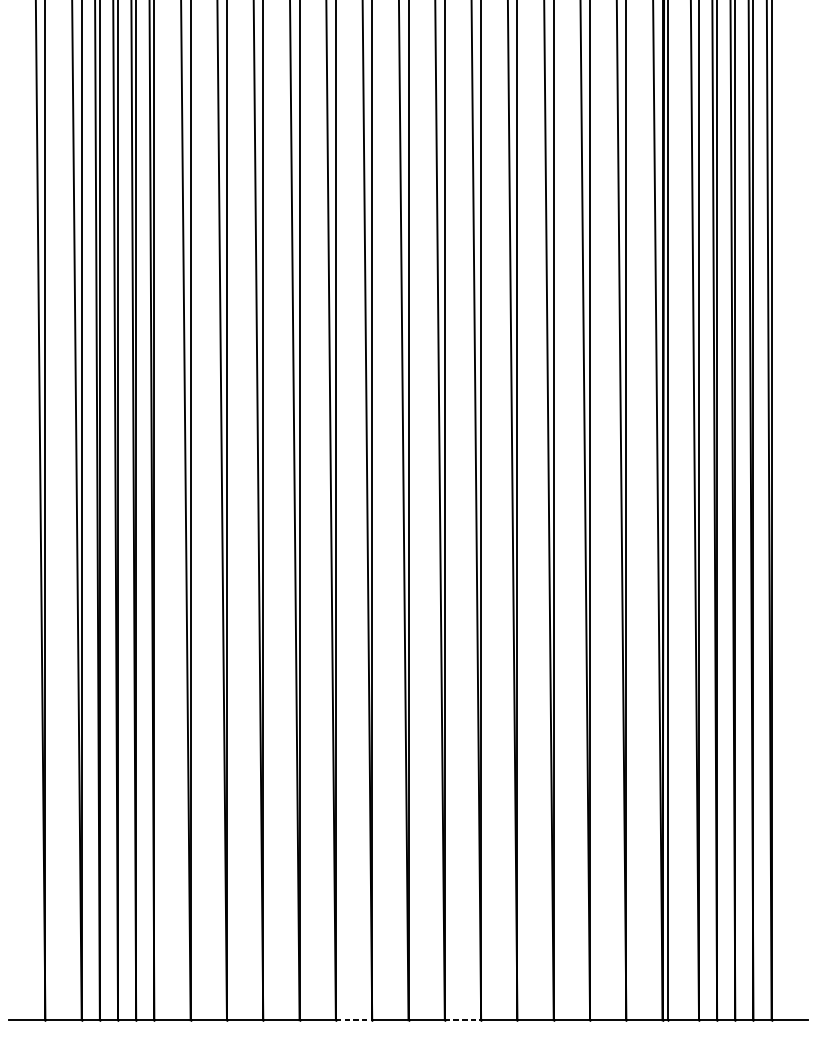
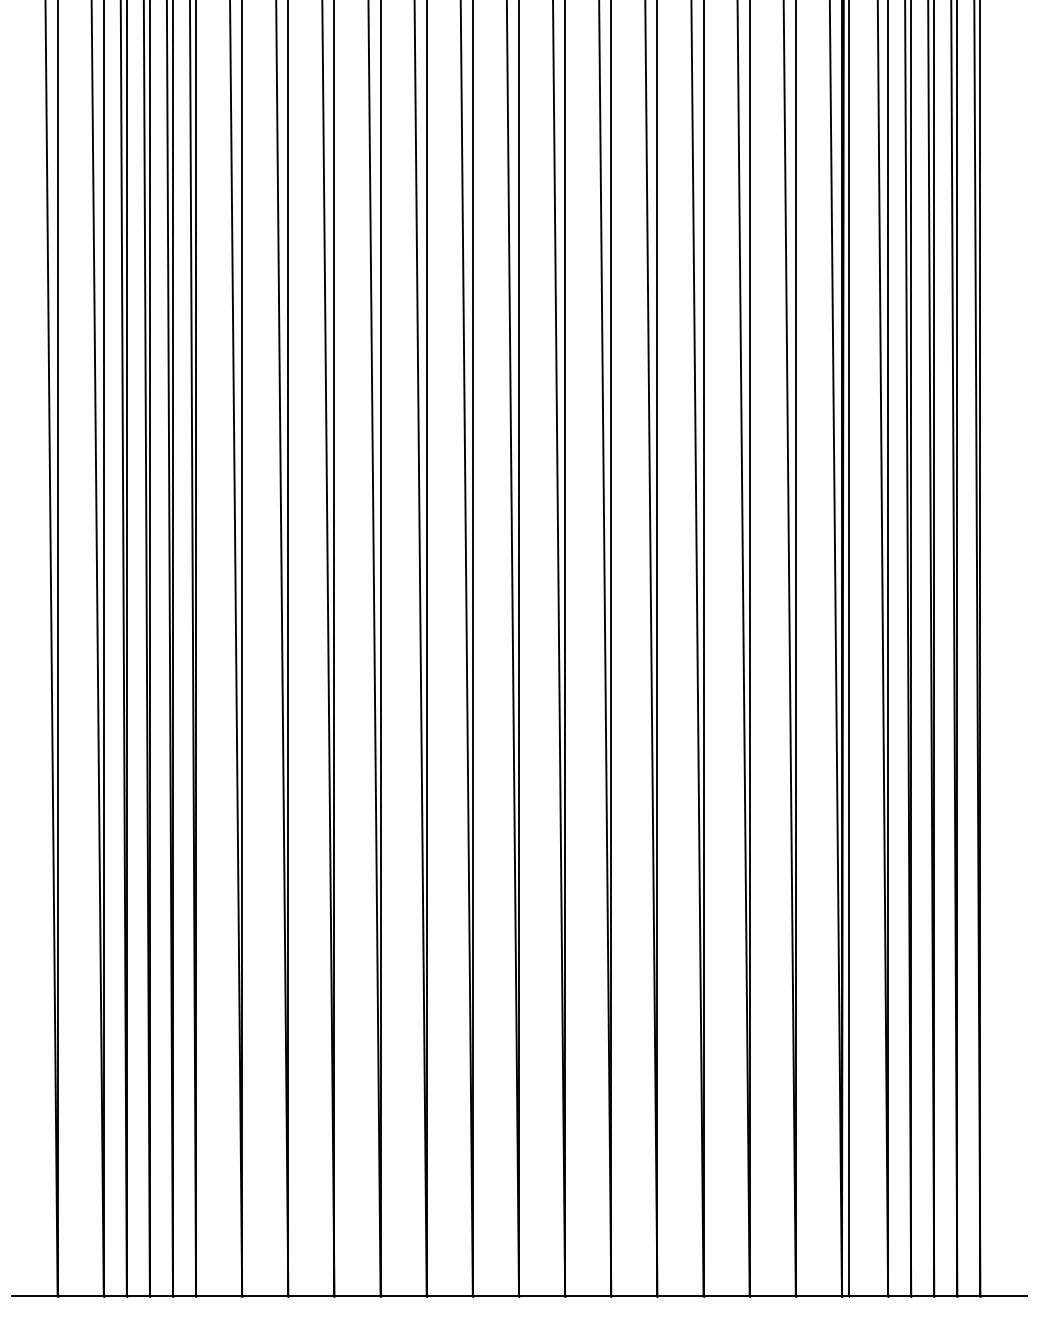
line: (354, 1020) -> (450, 1296), dashed -> solid
line: (463, 1020) -> (588, 1296), dashed -> solid

